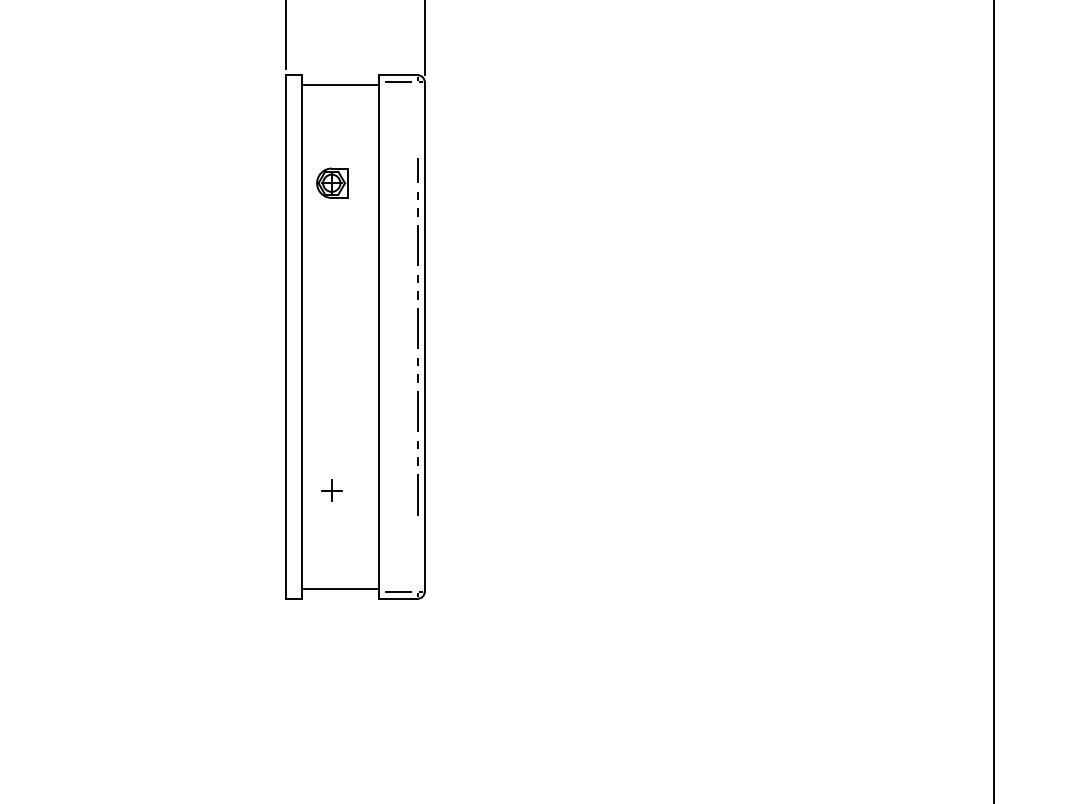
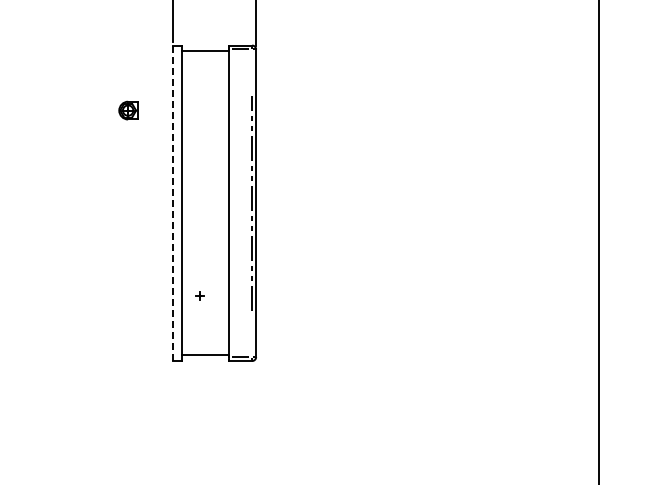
part: (332, 183) -> (128, 110), moved
line: (285, 337) -> (172, 203), solid -> dashed
part: (330, 489) -> (199, 295), size x0.6

